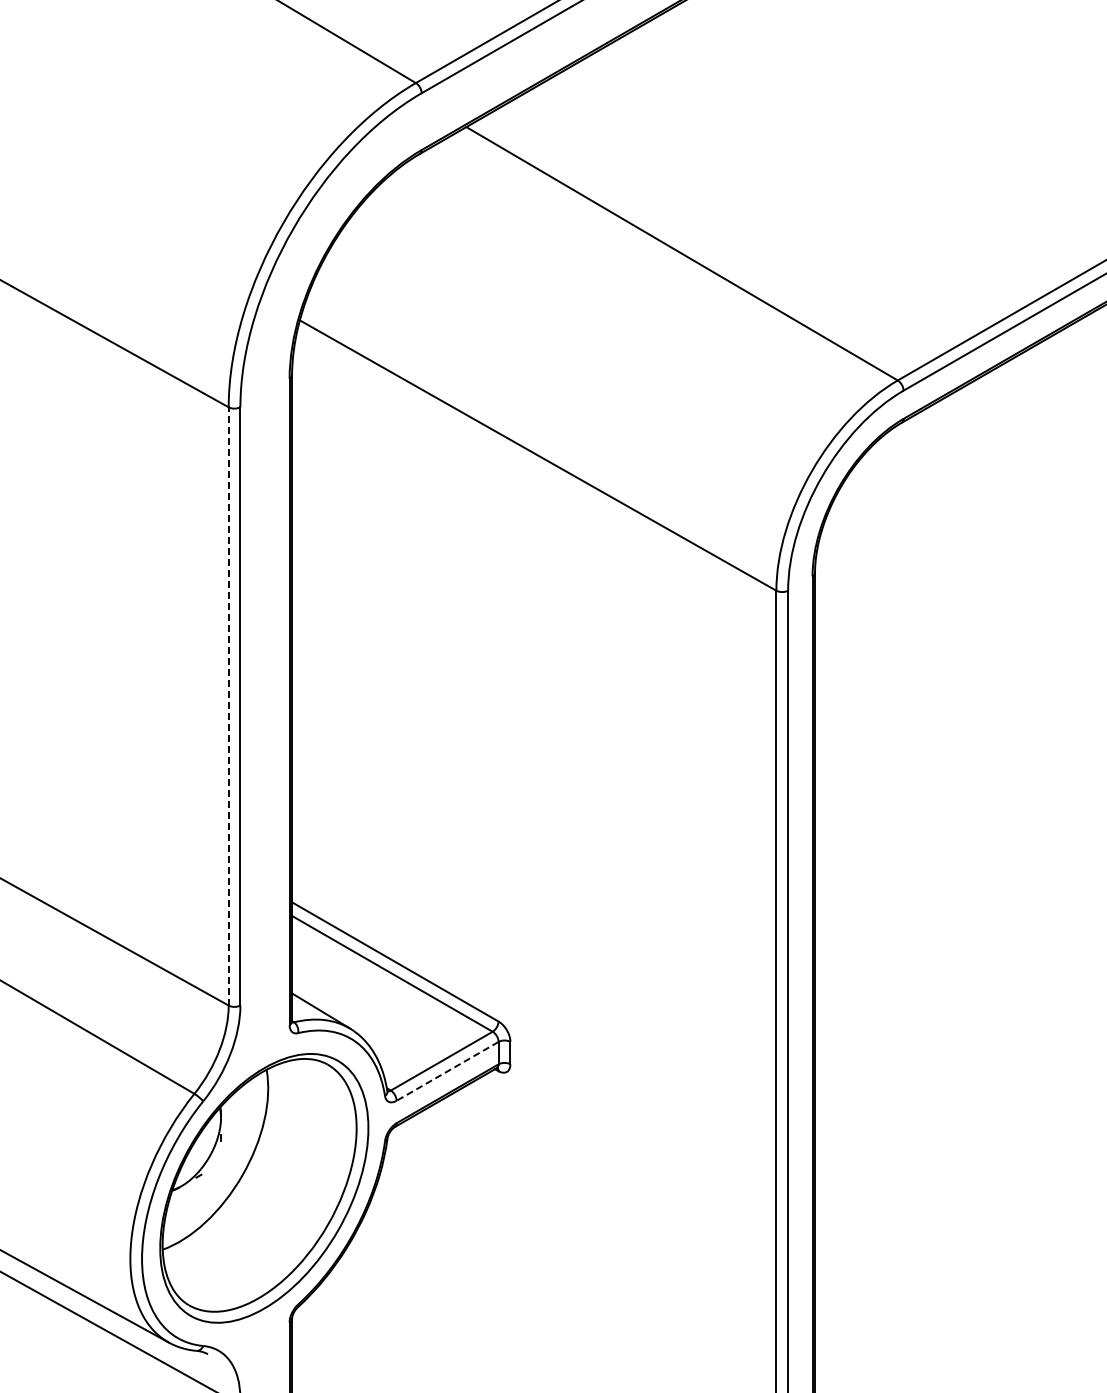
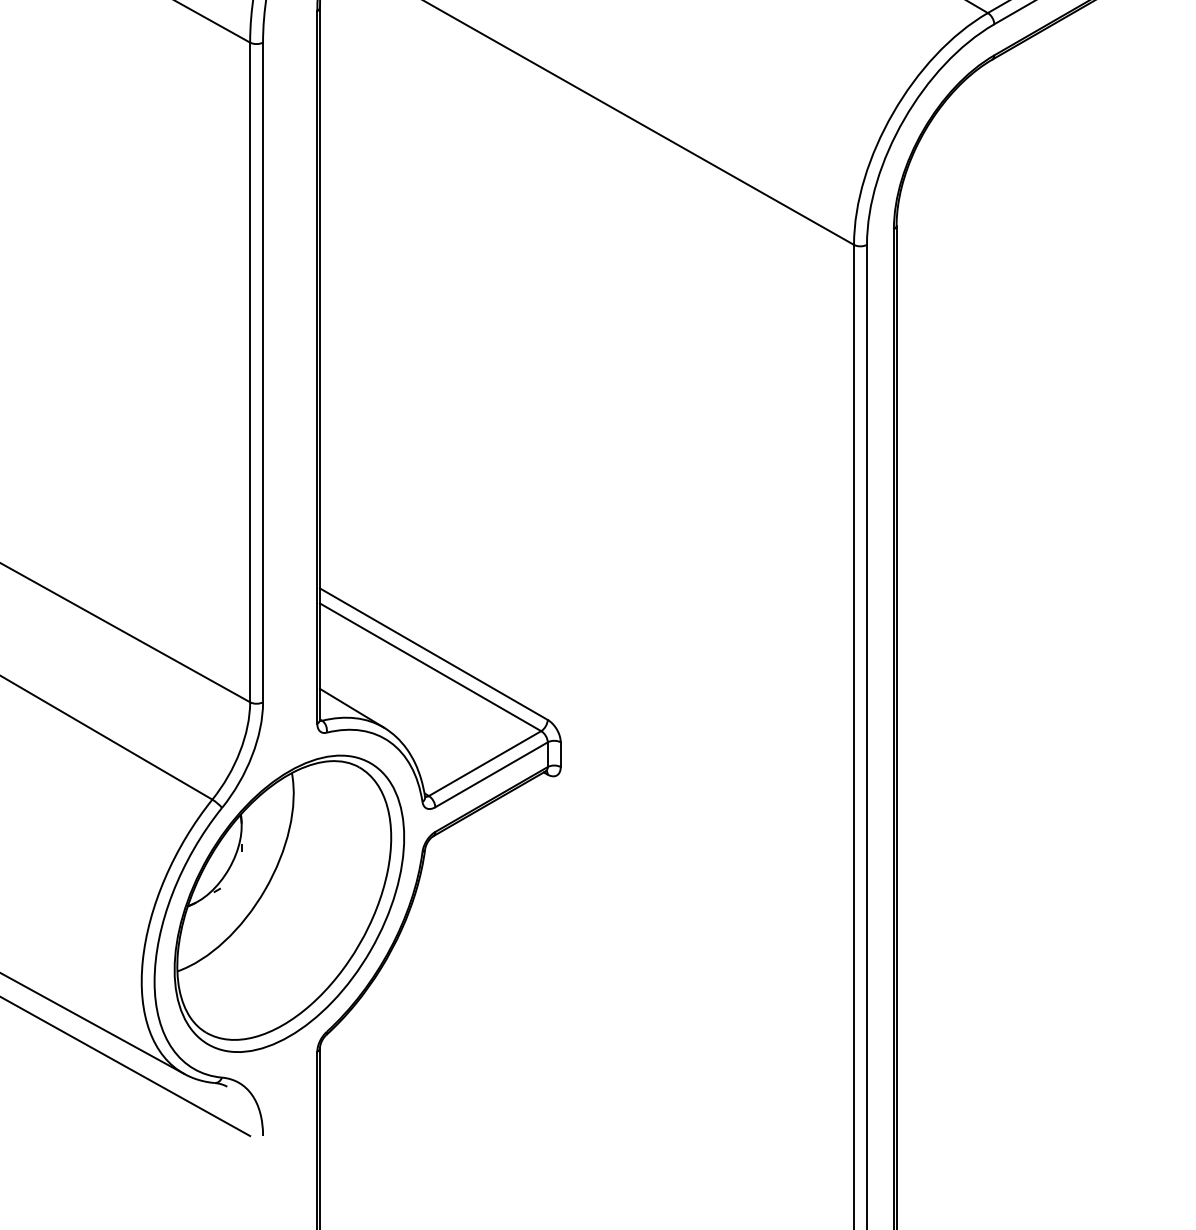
line: (228, 705) -> (249, 371), dashed -> solid
line: (447, 1071) -> (491, 774), dashed -> solid

